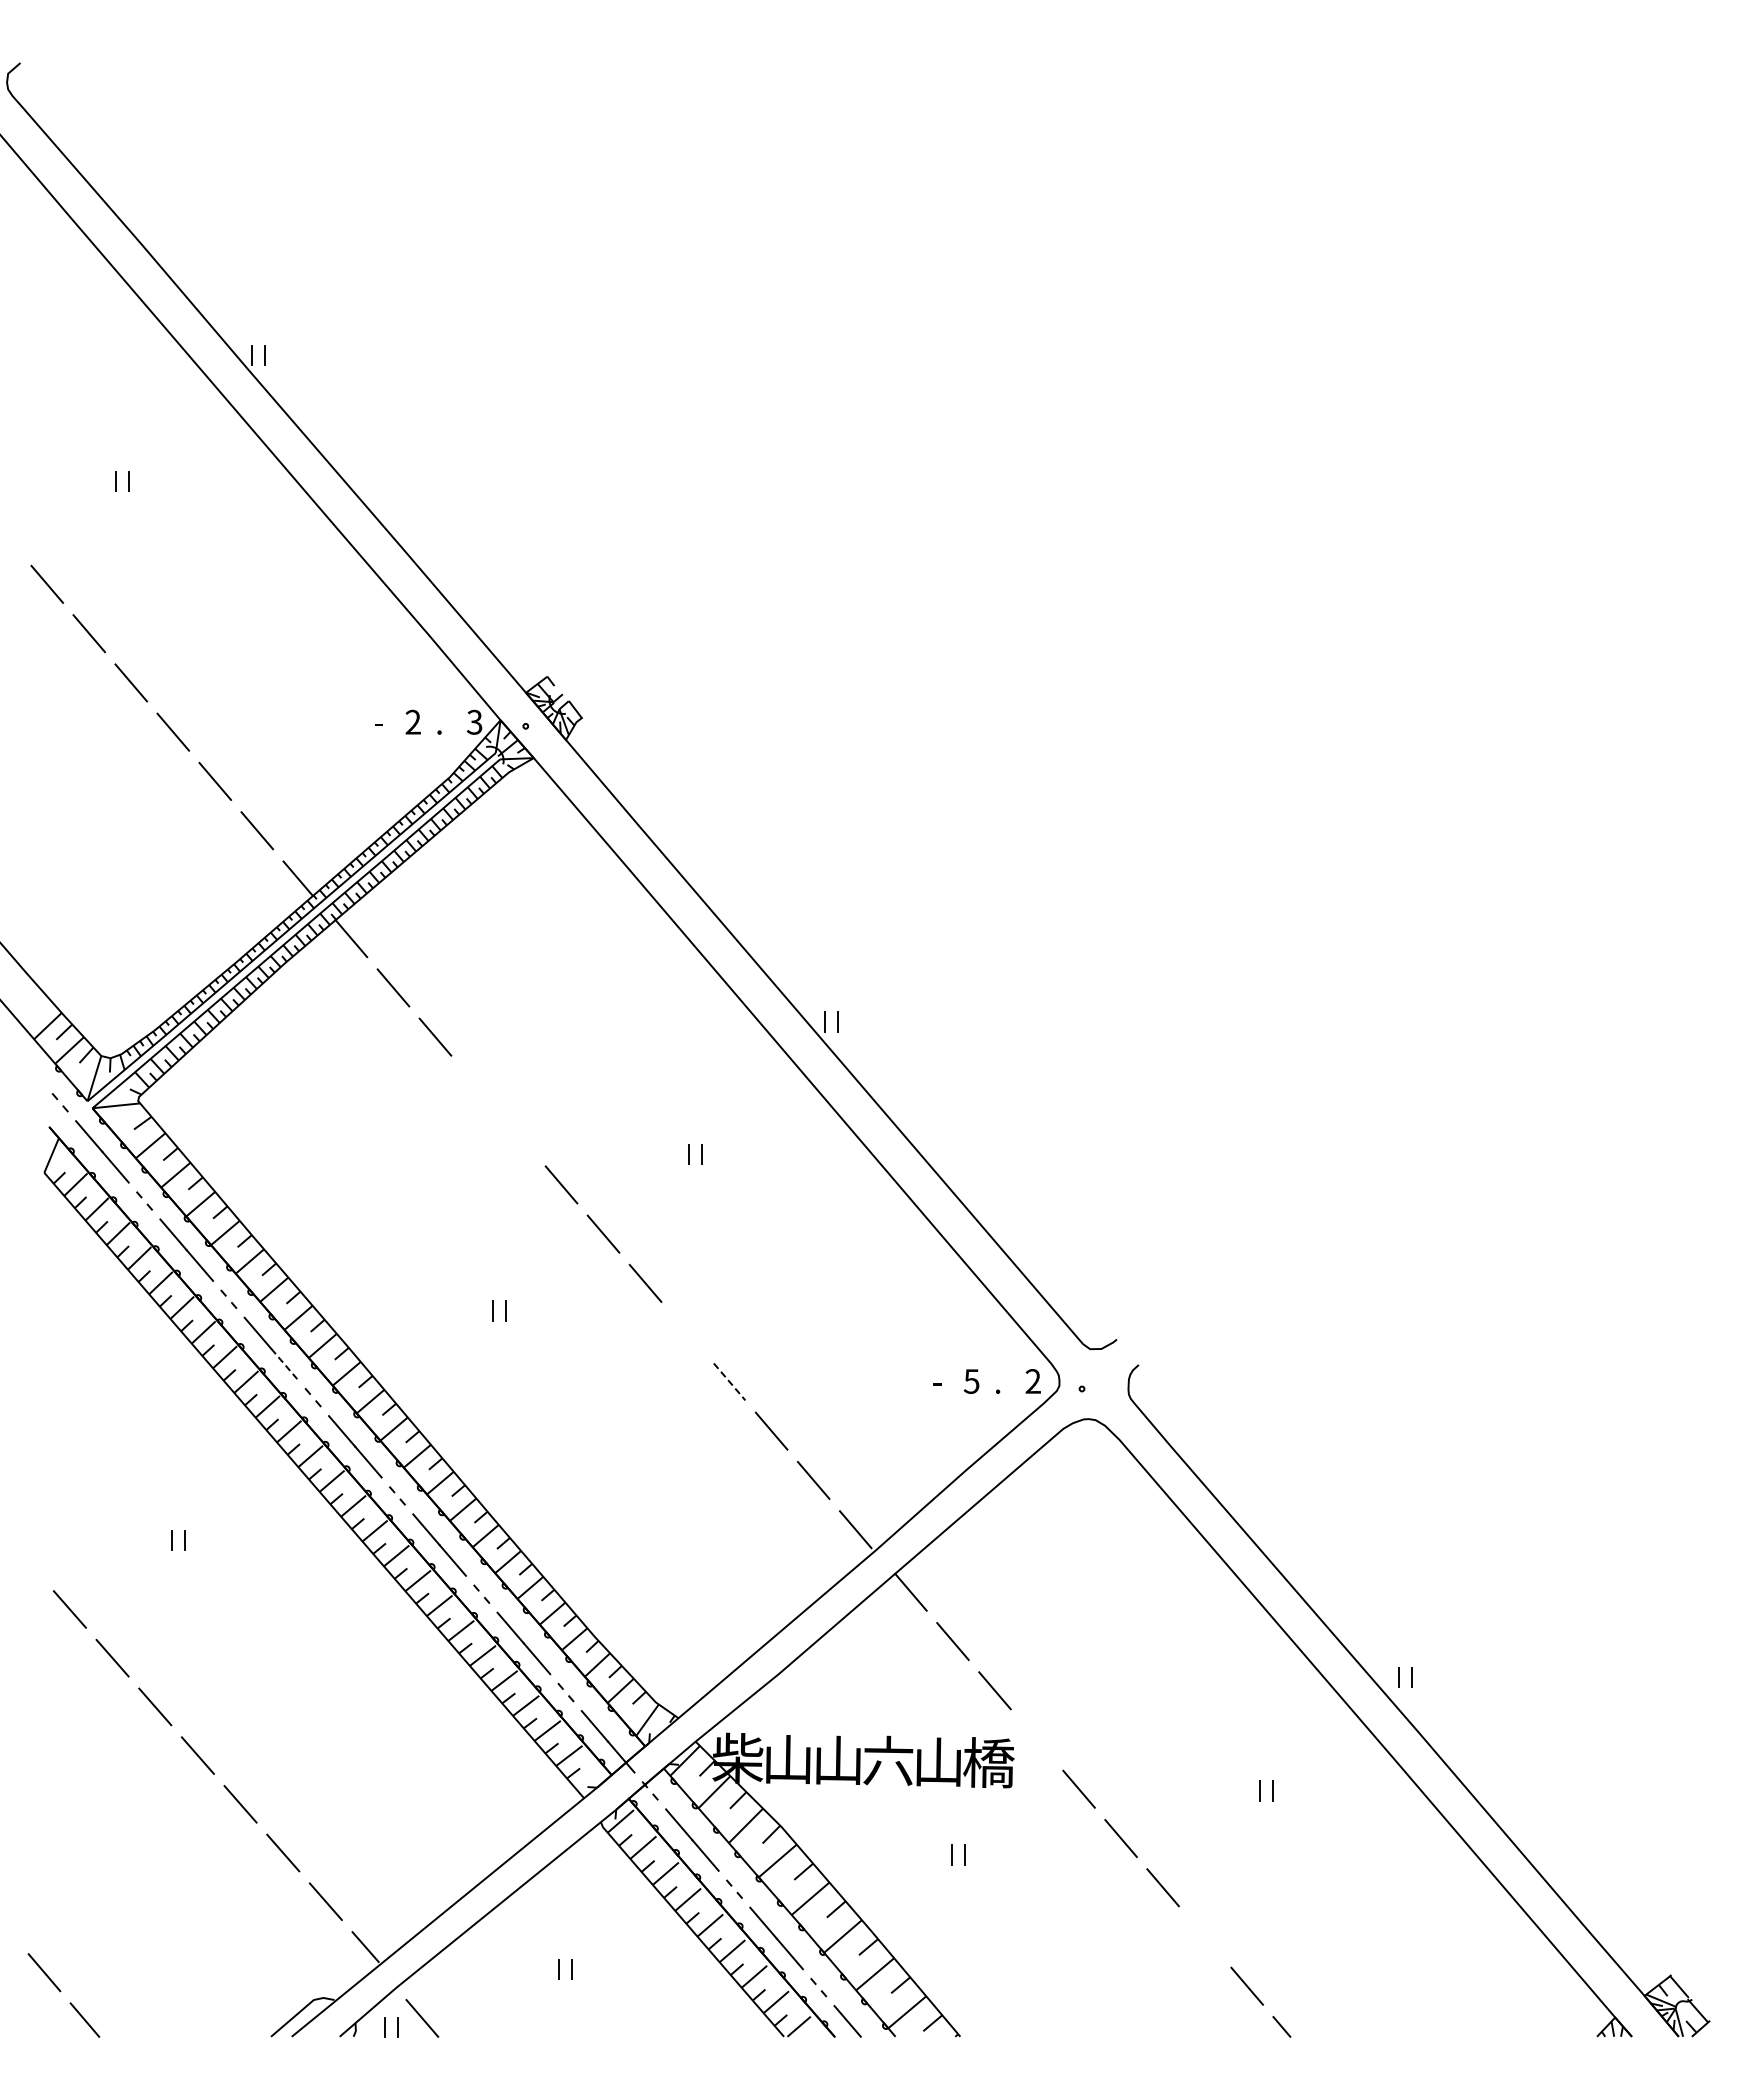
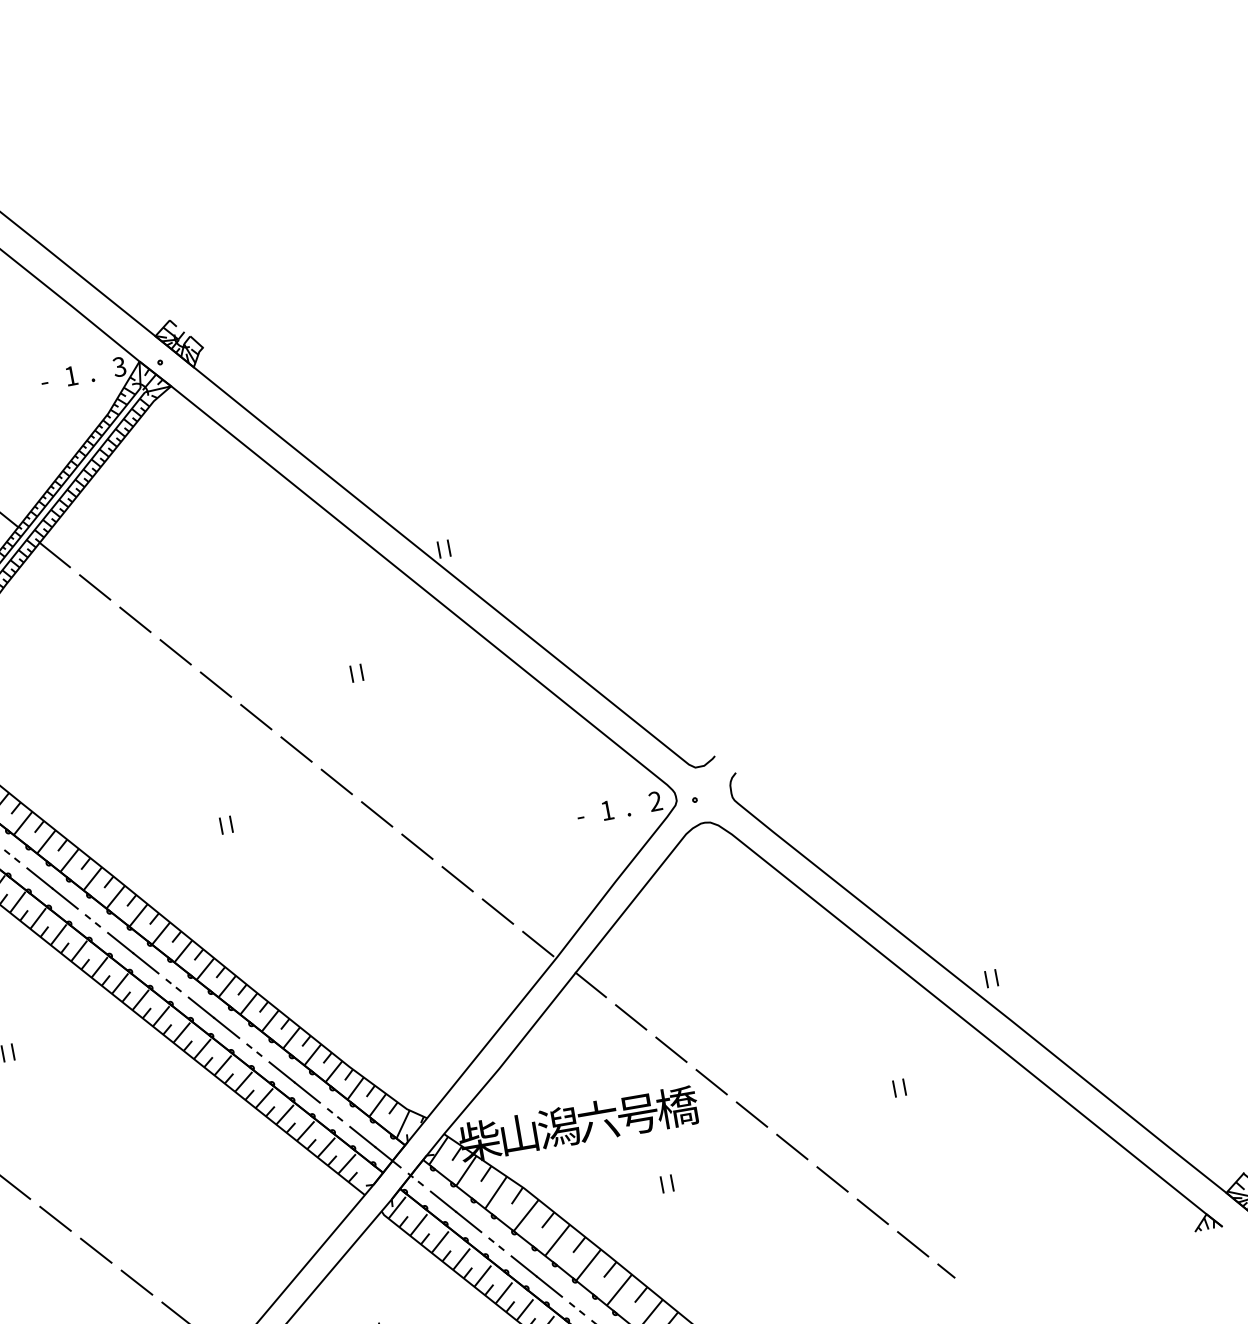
text: (412, 721) -> (70, 375), 2 -> 1
line: (477, 1085) -> (175, 651), added
line: (519, 1135) -> (215, 684), added
line: (687, 1332) -> (377, 814), added
line: (283, 1363) -> (64, 898), dashed -> solid
text: (971, 1381) -> (607, 810), 5 -> 1
line: (729, 1382) -> (417, 847), dashed -> solid
line: (1036, 1739) -> (711, 1081), added
text: (838, 1760) -> (558, 1127), 山 -> 潟
text: (938, 1762) -> (637, 1114), 山 -> 号
line: (1204, 1936) -> (872, 1211), added

